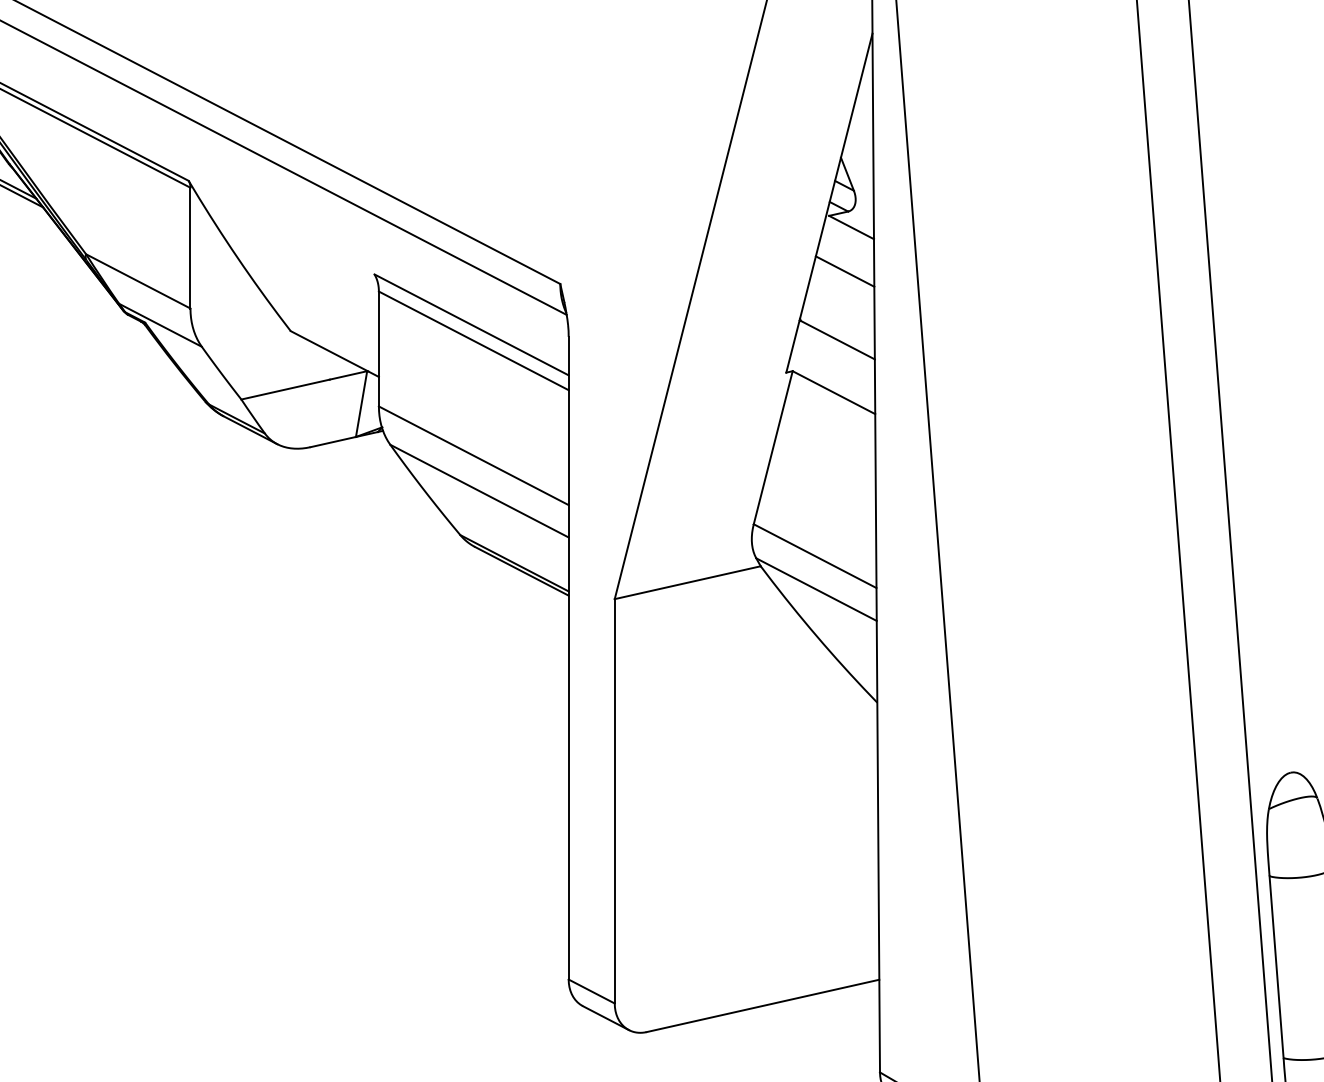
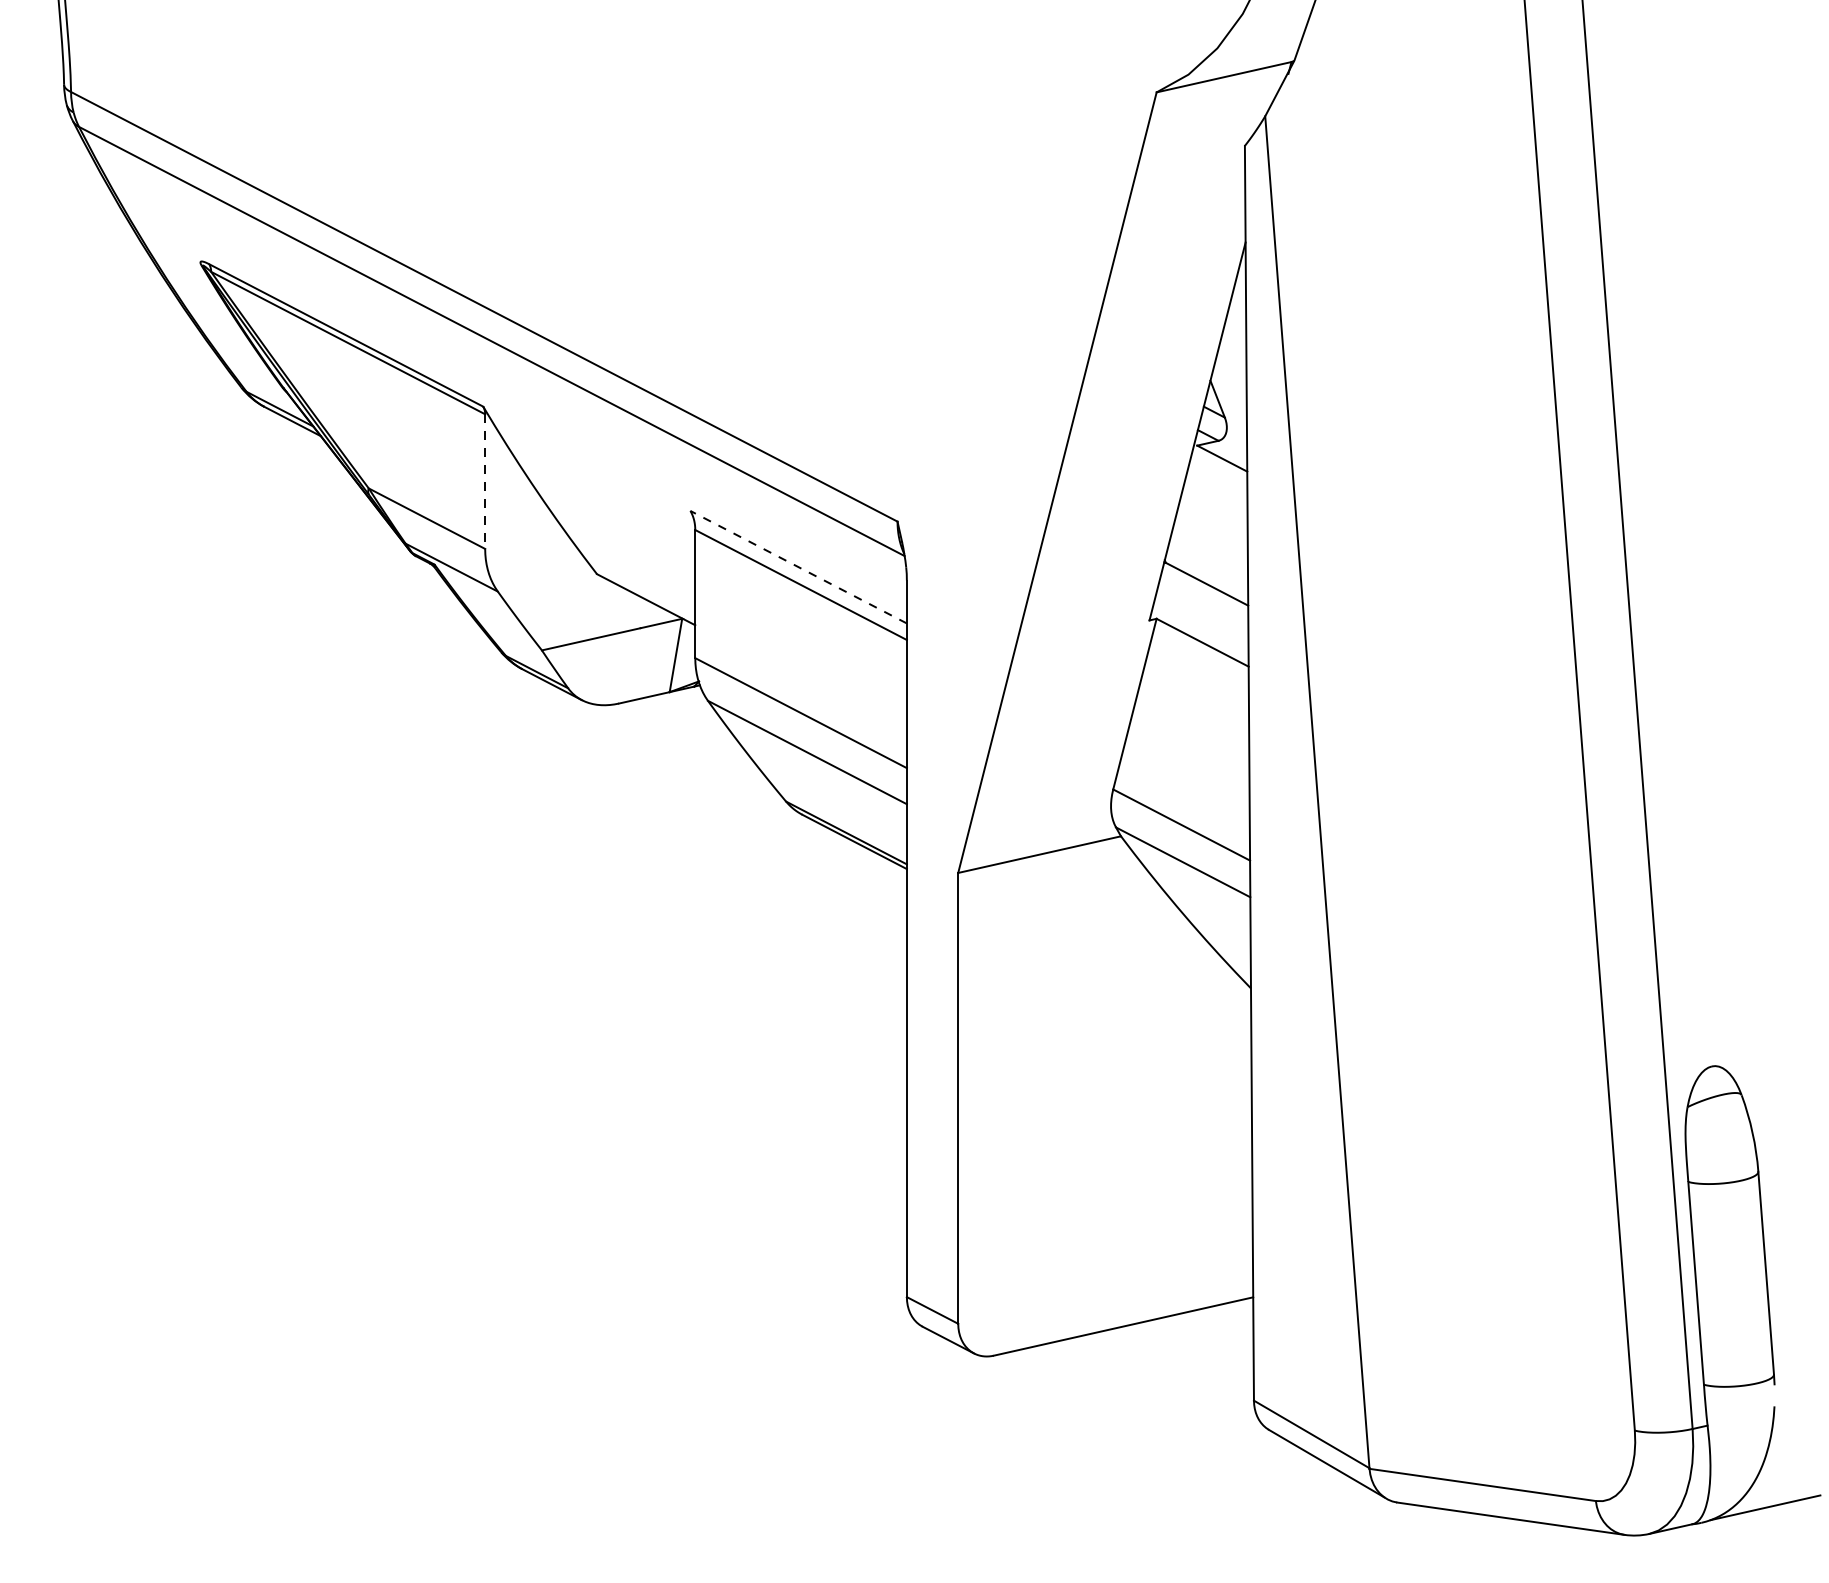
line: (190, 248) -> (485, 482), solid -> dashed
line: (844, 271) -> (1214, 507), removed
line: (471, 325) -> (798, 567), solid -> dashed

